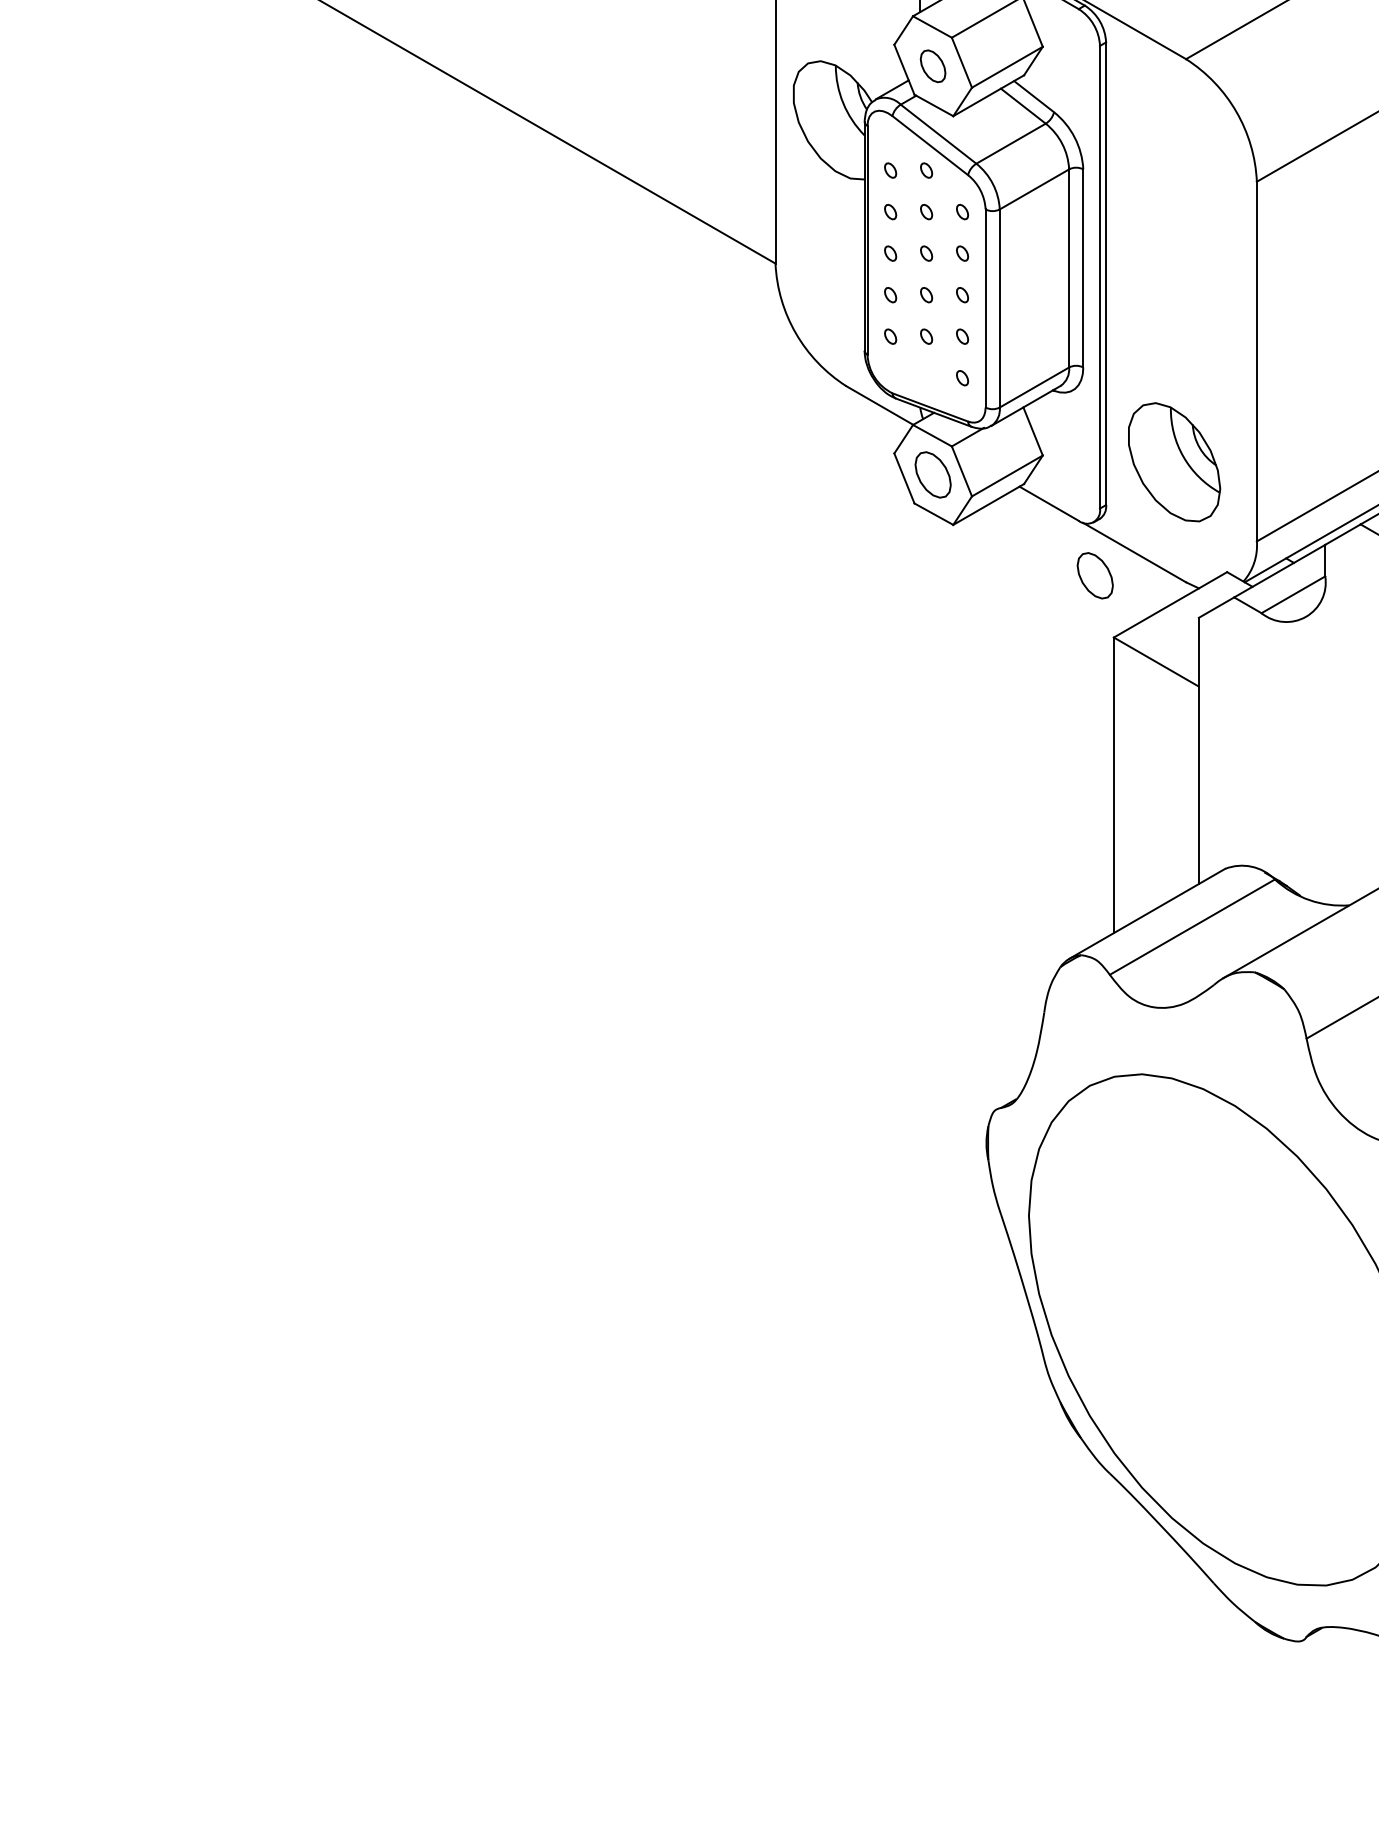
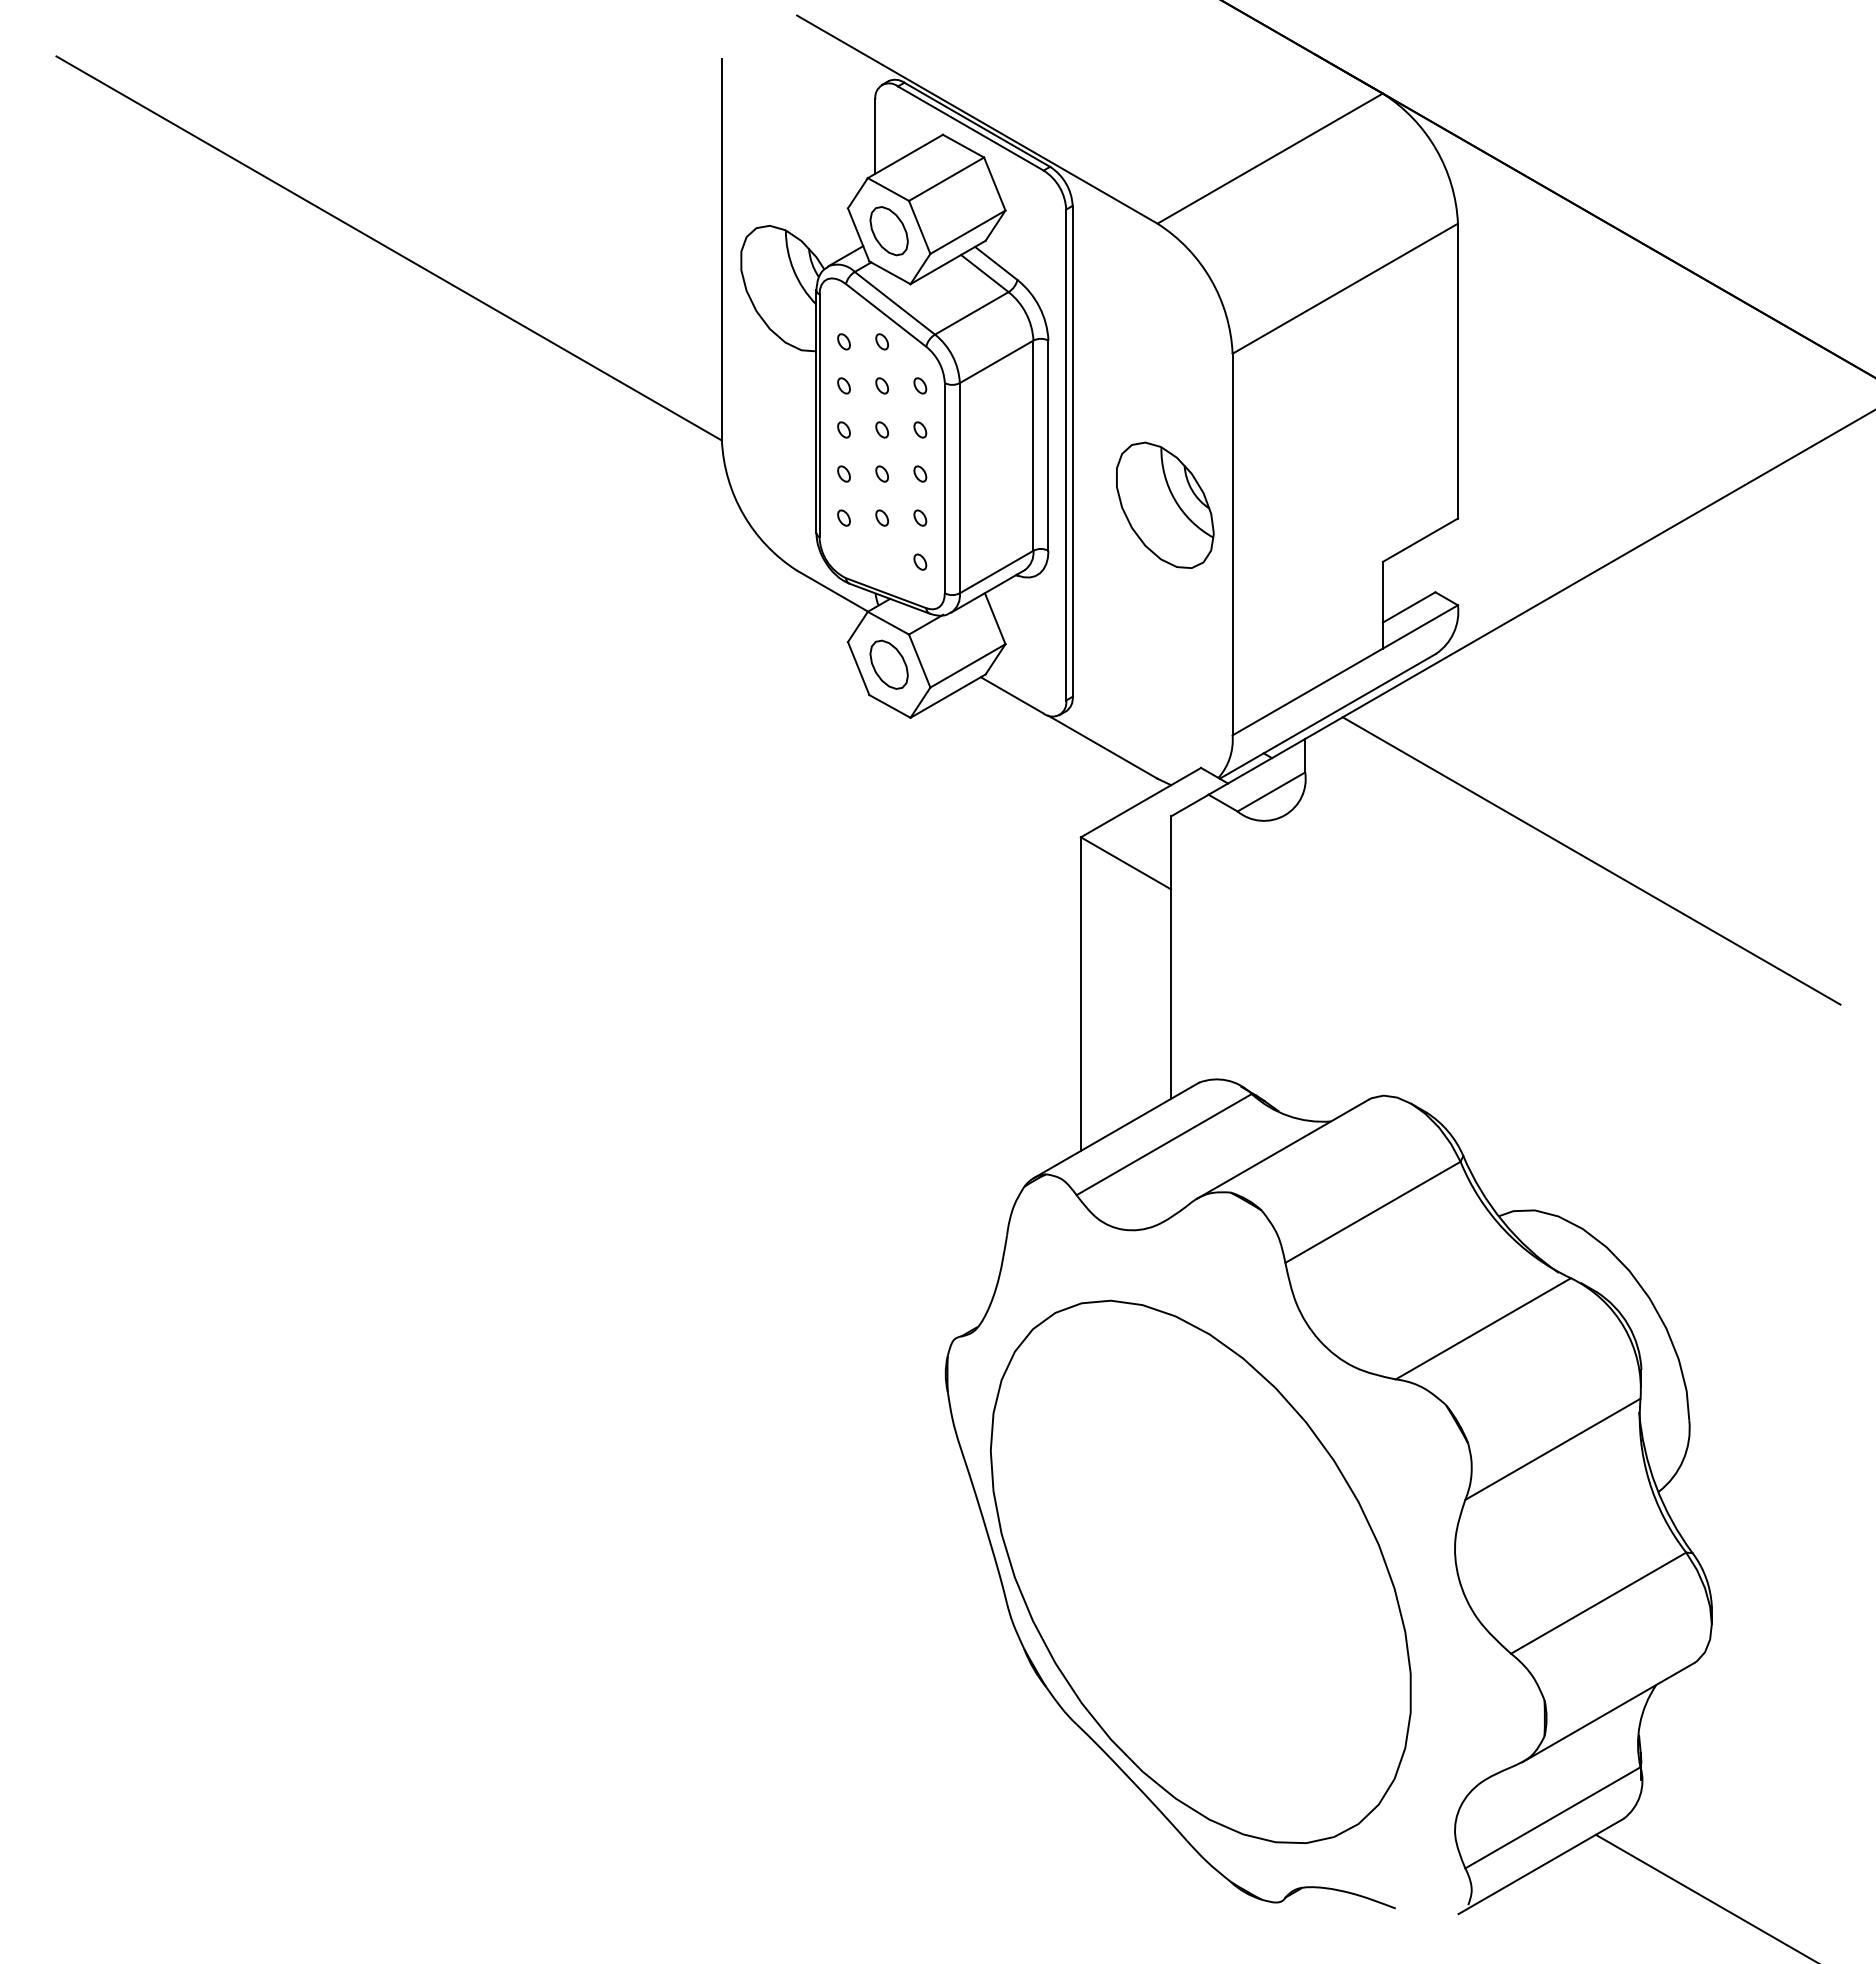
part: (932, 66) -> (888, 231), size x1.43
part: (1174, 461) -> (1165, 504), moved
part: (1094, 575) -> (1060, 771), removed

